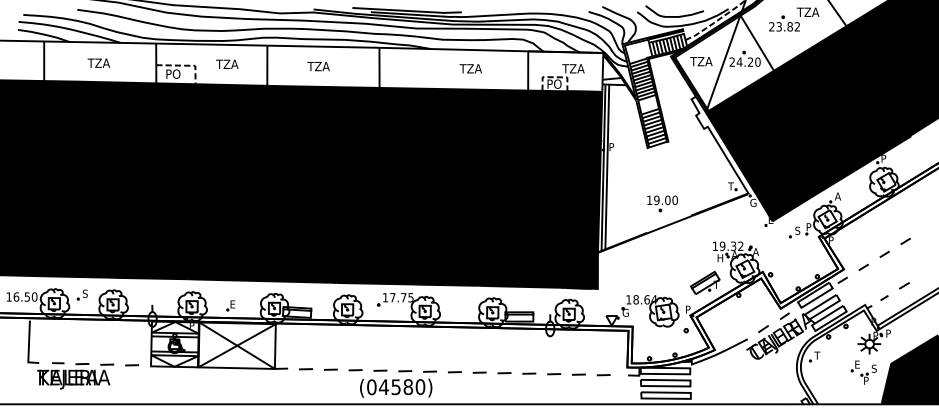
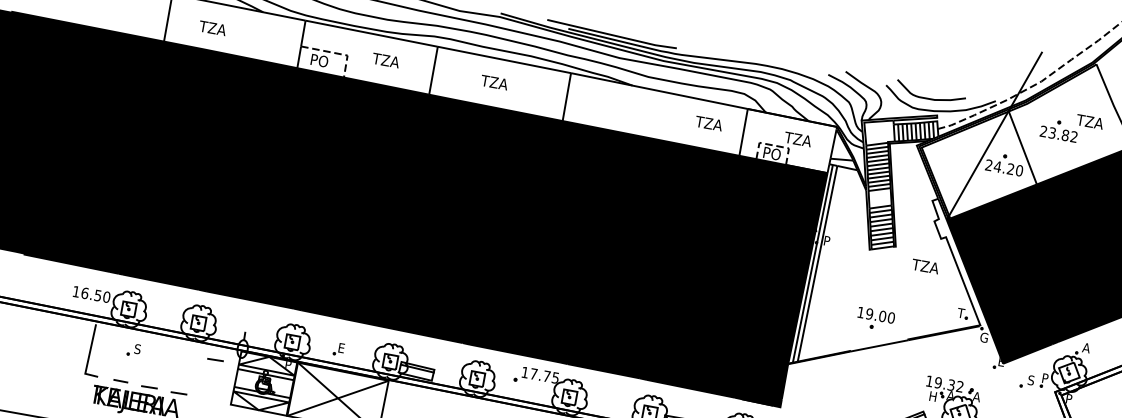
text: (701, 61) -> (925, 266), moved
text: (98, 62) -> (212, 27), moved
text: (470, 68) -> (708, 123), moved
part: (81, 294) -> (132, 349), moved
line: (131, 365) -> (214, 360), moved

